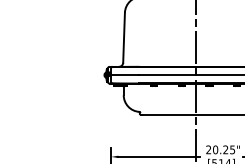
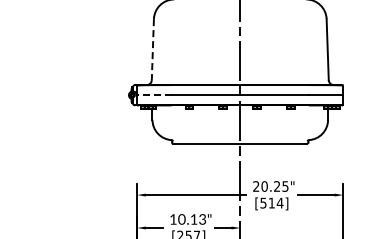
line: (123, 37) -> (152, 49), solid -> dashed
line: (124, 75) -> (153, 95), solid -> dashed

